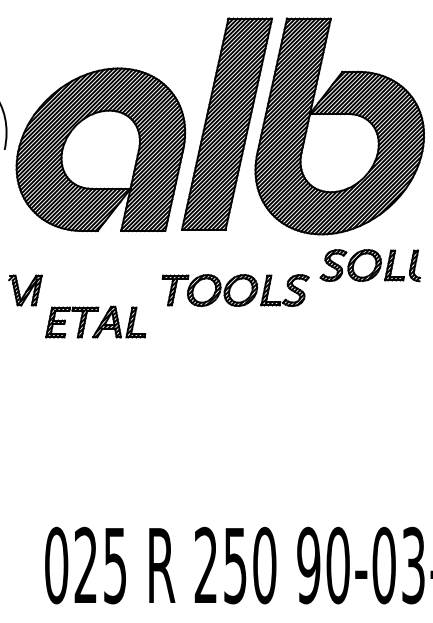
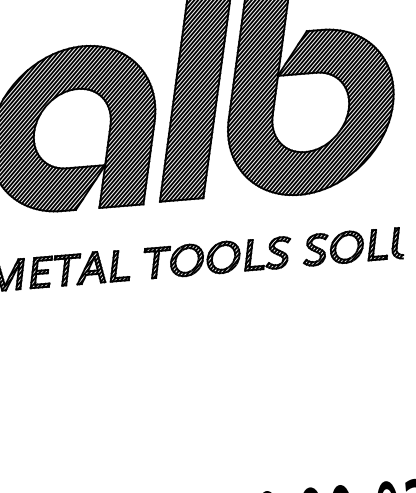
part: (369, 265) -> (351, 246), moved
part: (95, 321) -> (78, 268), moved

